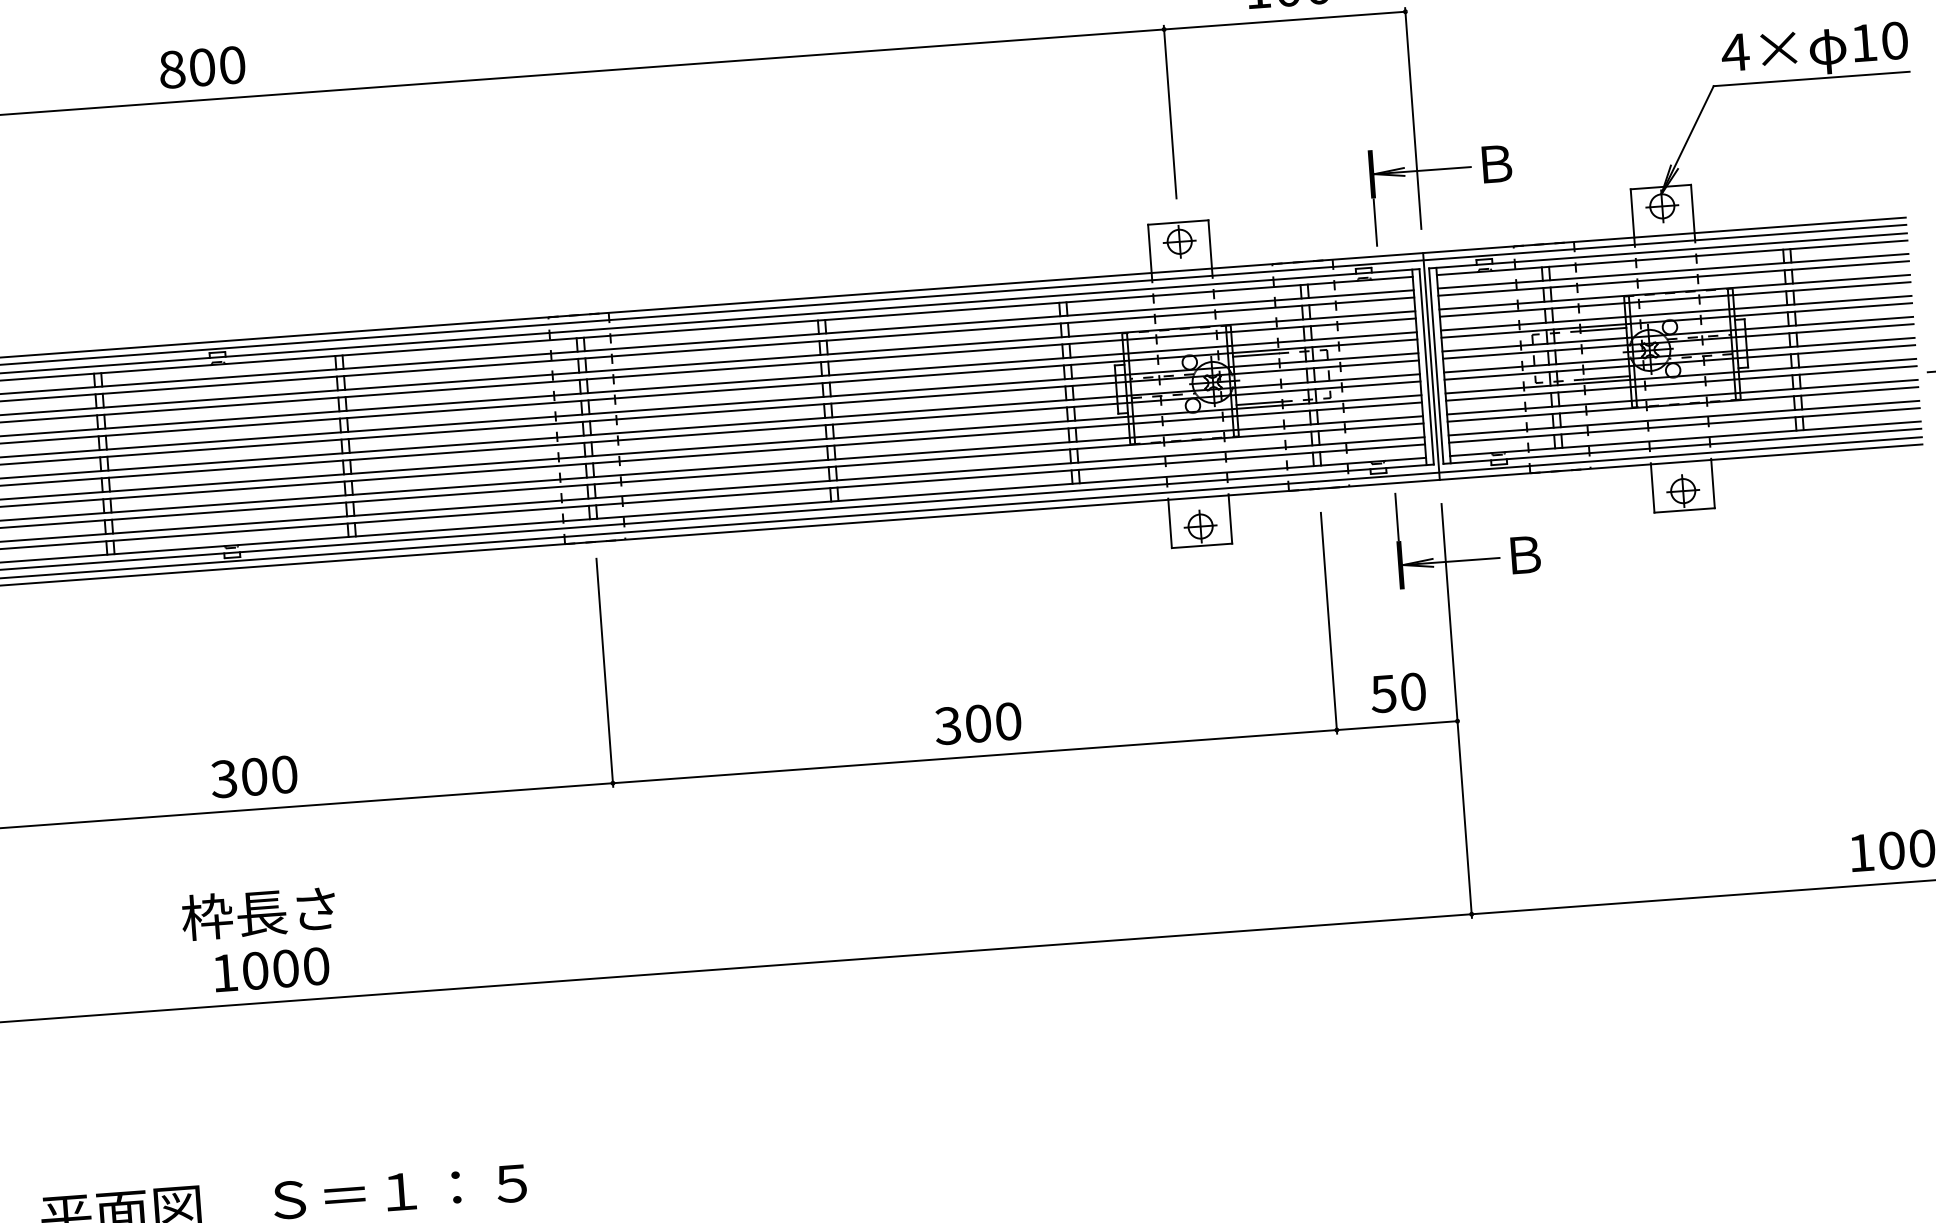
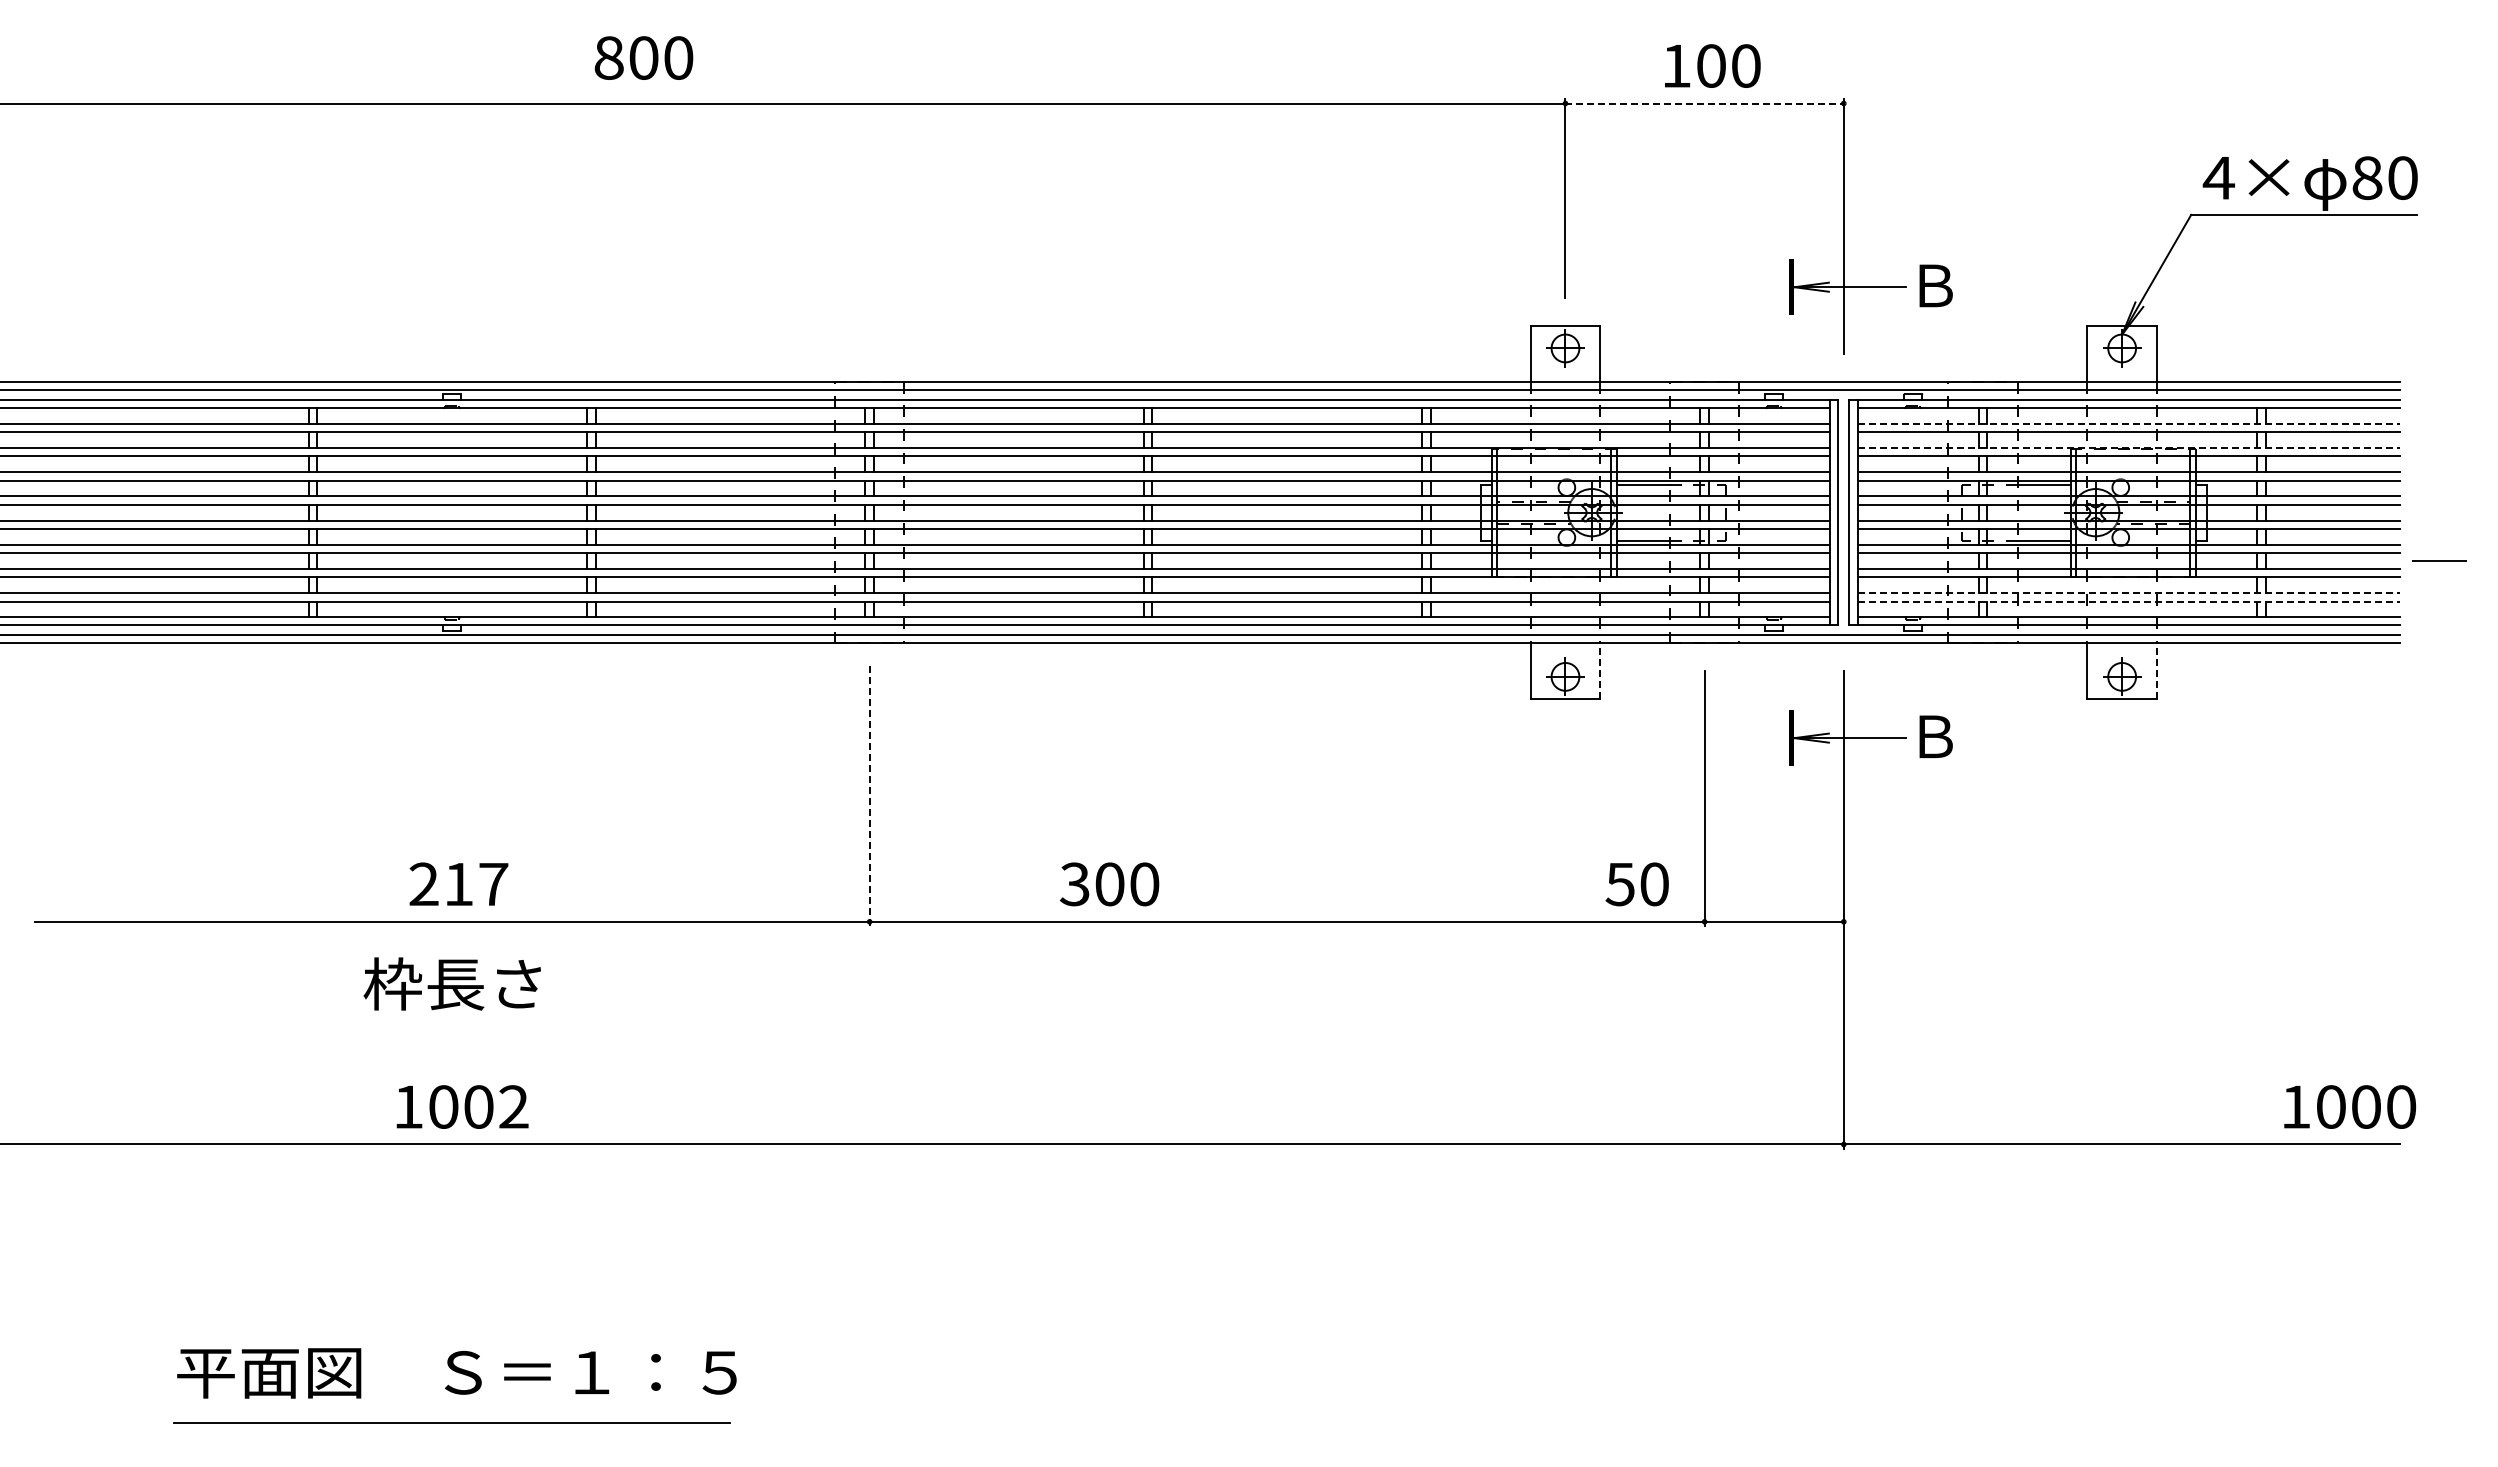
line: (1285, 20) -> (1705, 103), solid -> dashed
text: (1864, 43) -> (2367, 178), 10 -> 80
text: (201, 66) -> (643, 57), moved
line: (1375, 222) -> (1791, 342), removed
line: (1673, 270) -> (2129, 423), solid -> dashed
line: (1675, 291) -> (2129, 447), solid -> dashed
line: (1431, 366) -> (1843, 512), removed
line: (1684, 418) -> (2129, 593), solid -> dashed
line: (1684, 425) -> (2129, 601), solid -> dashed
line: (1712, 484) -> (2156, 671), solid -> dashed
line: (1396, 517) -> (1791, 682), removed
line: (1230, 519) -> (1600, 671), solid -> dashed
line: (604, 672) -> (869, 794), solid -> dashed
text: (1397, 693) -> (1636, 884), moved
text: (978, 723) -> (1109, 884), moved
text: (254, 777) -> (458, 884), 300 -> 217
text: (257, 912) -> (451, 983), moved
text: (315, 966) -> (513, 1106), 1000 -> 1002

